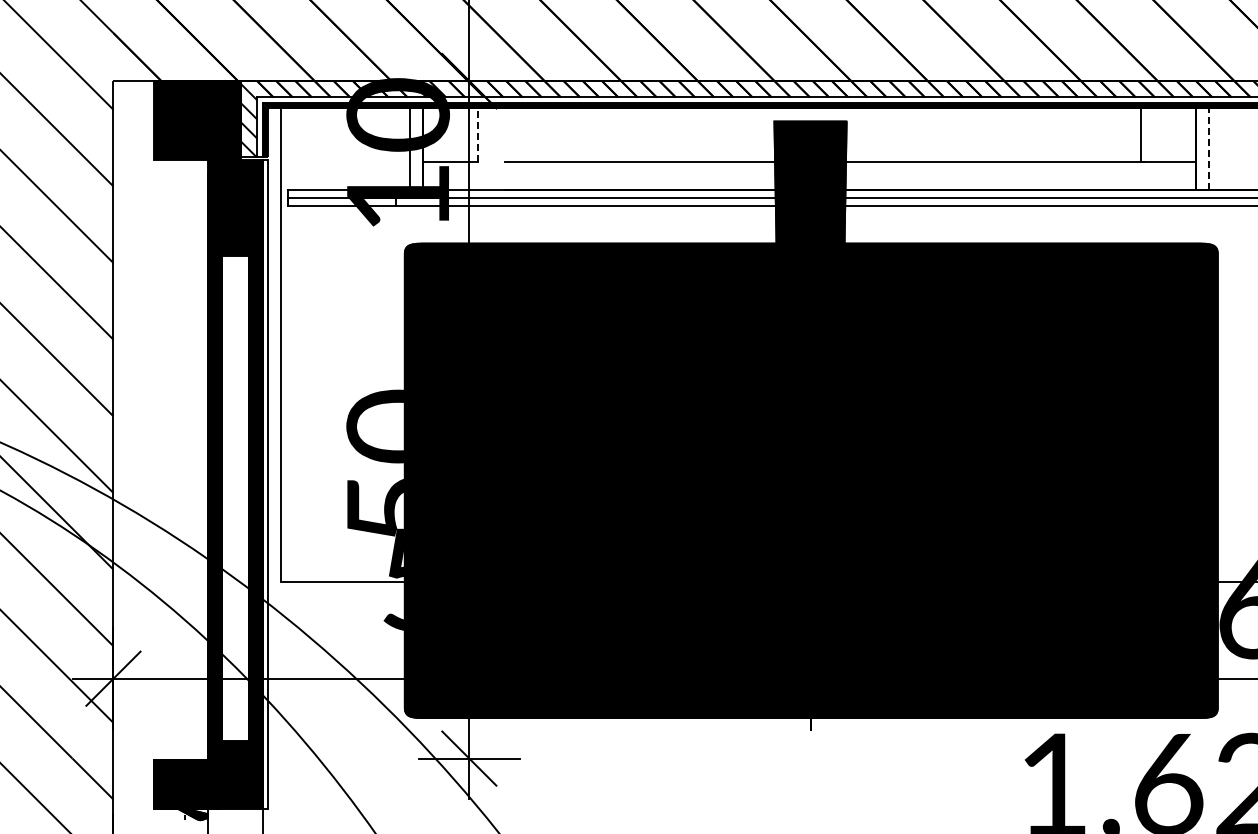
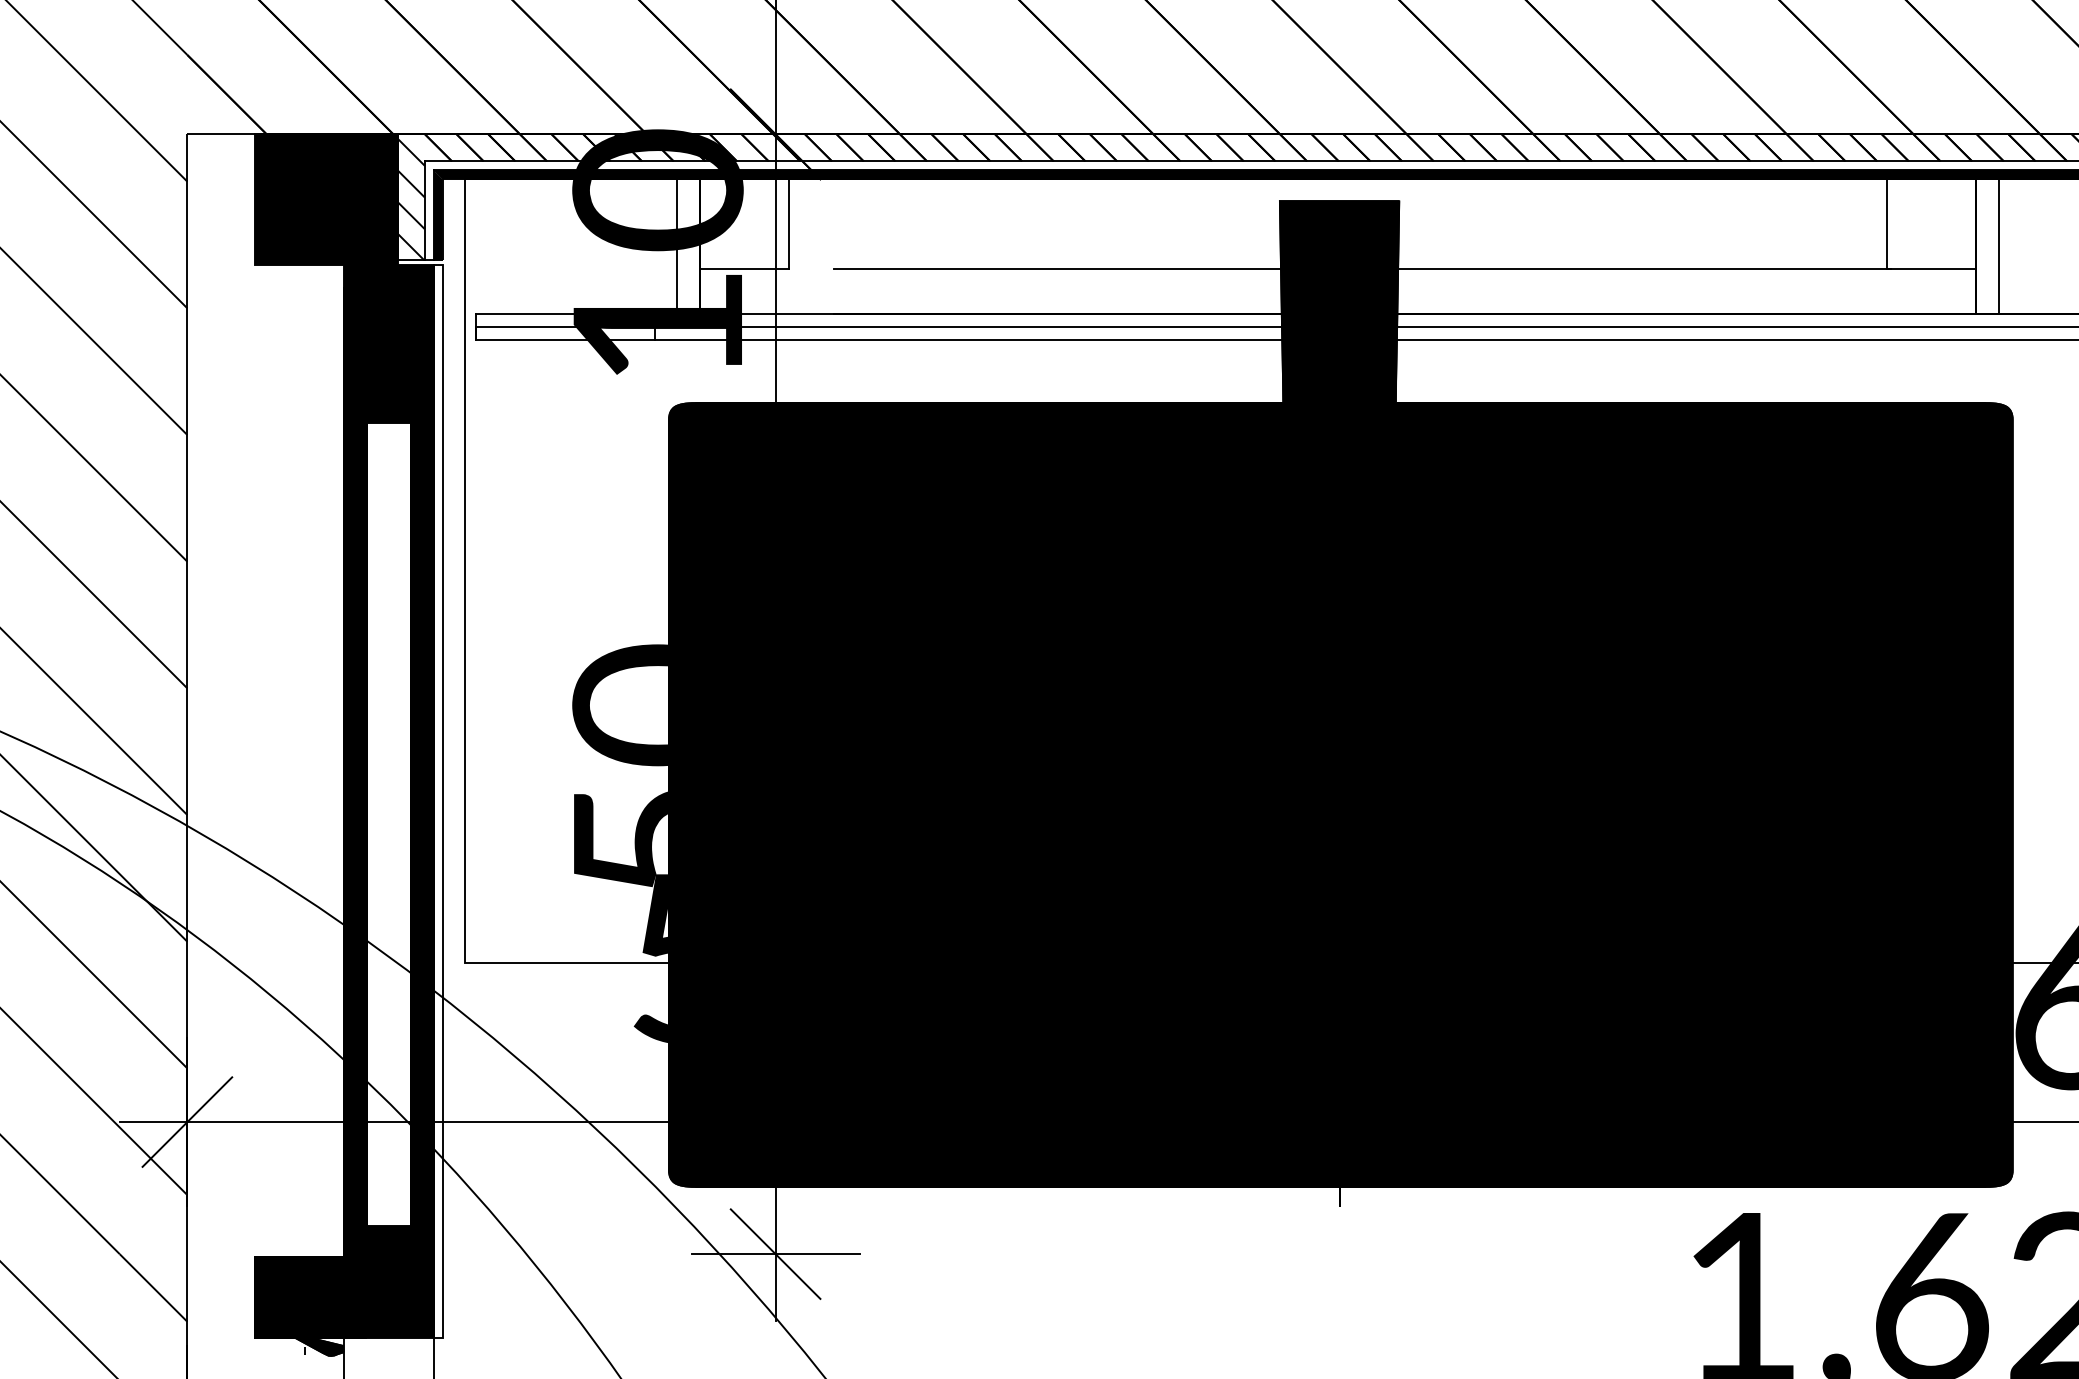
line: (477, 134) -> (789, 222), dashed -> solid
line: (1209, 148) -> (1999, 245), dashed -> solid

